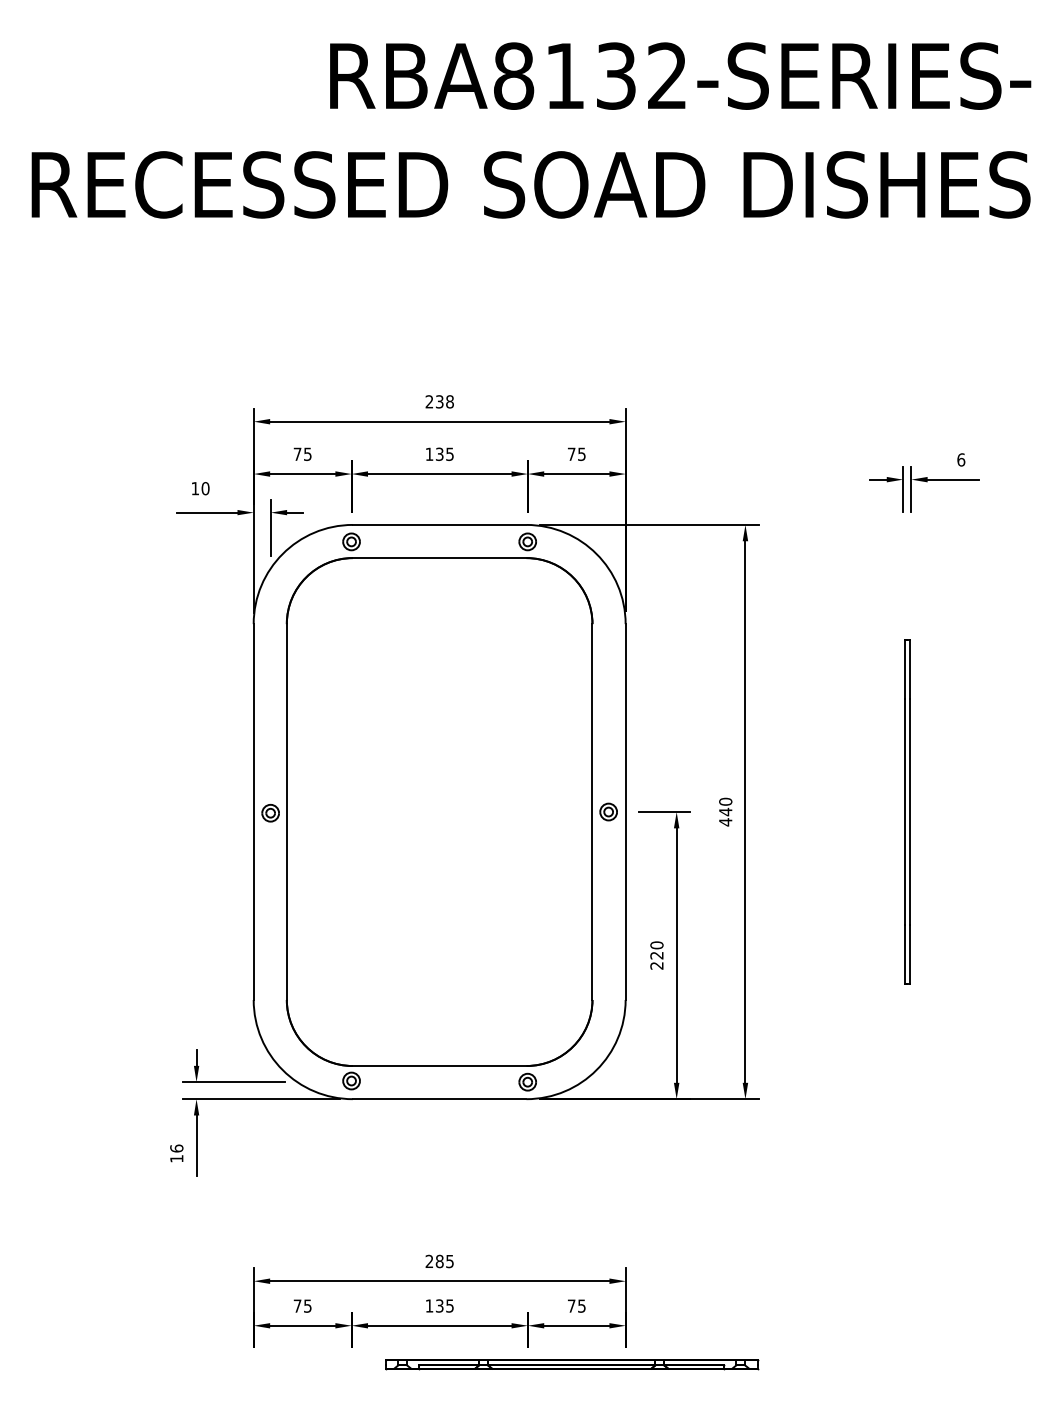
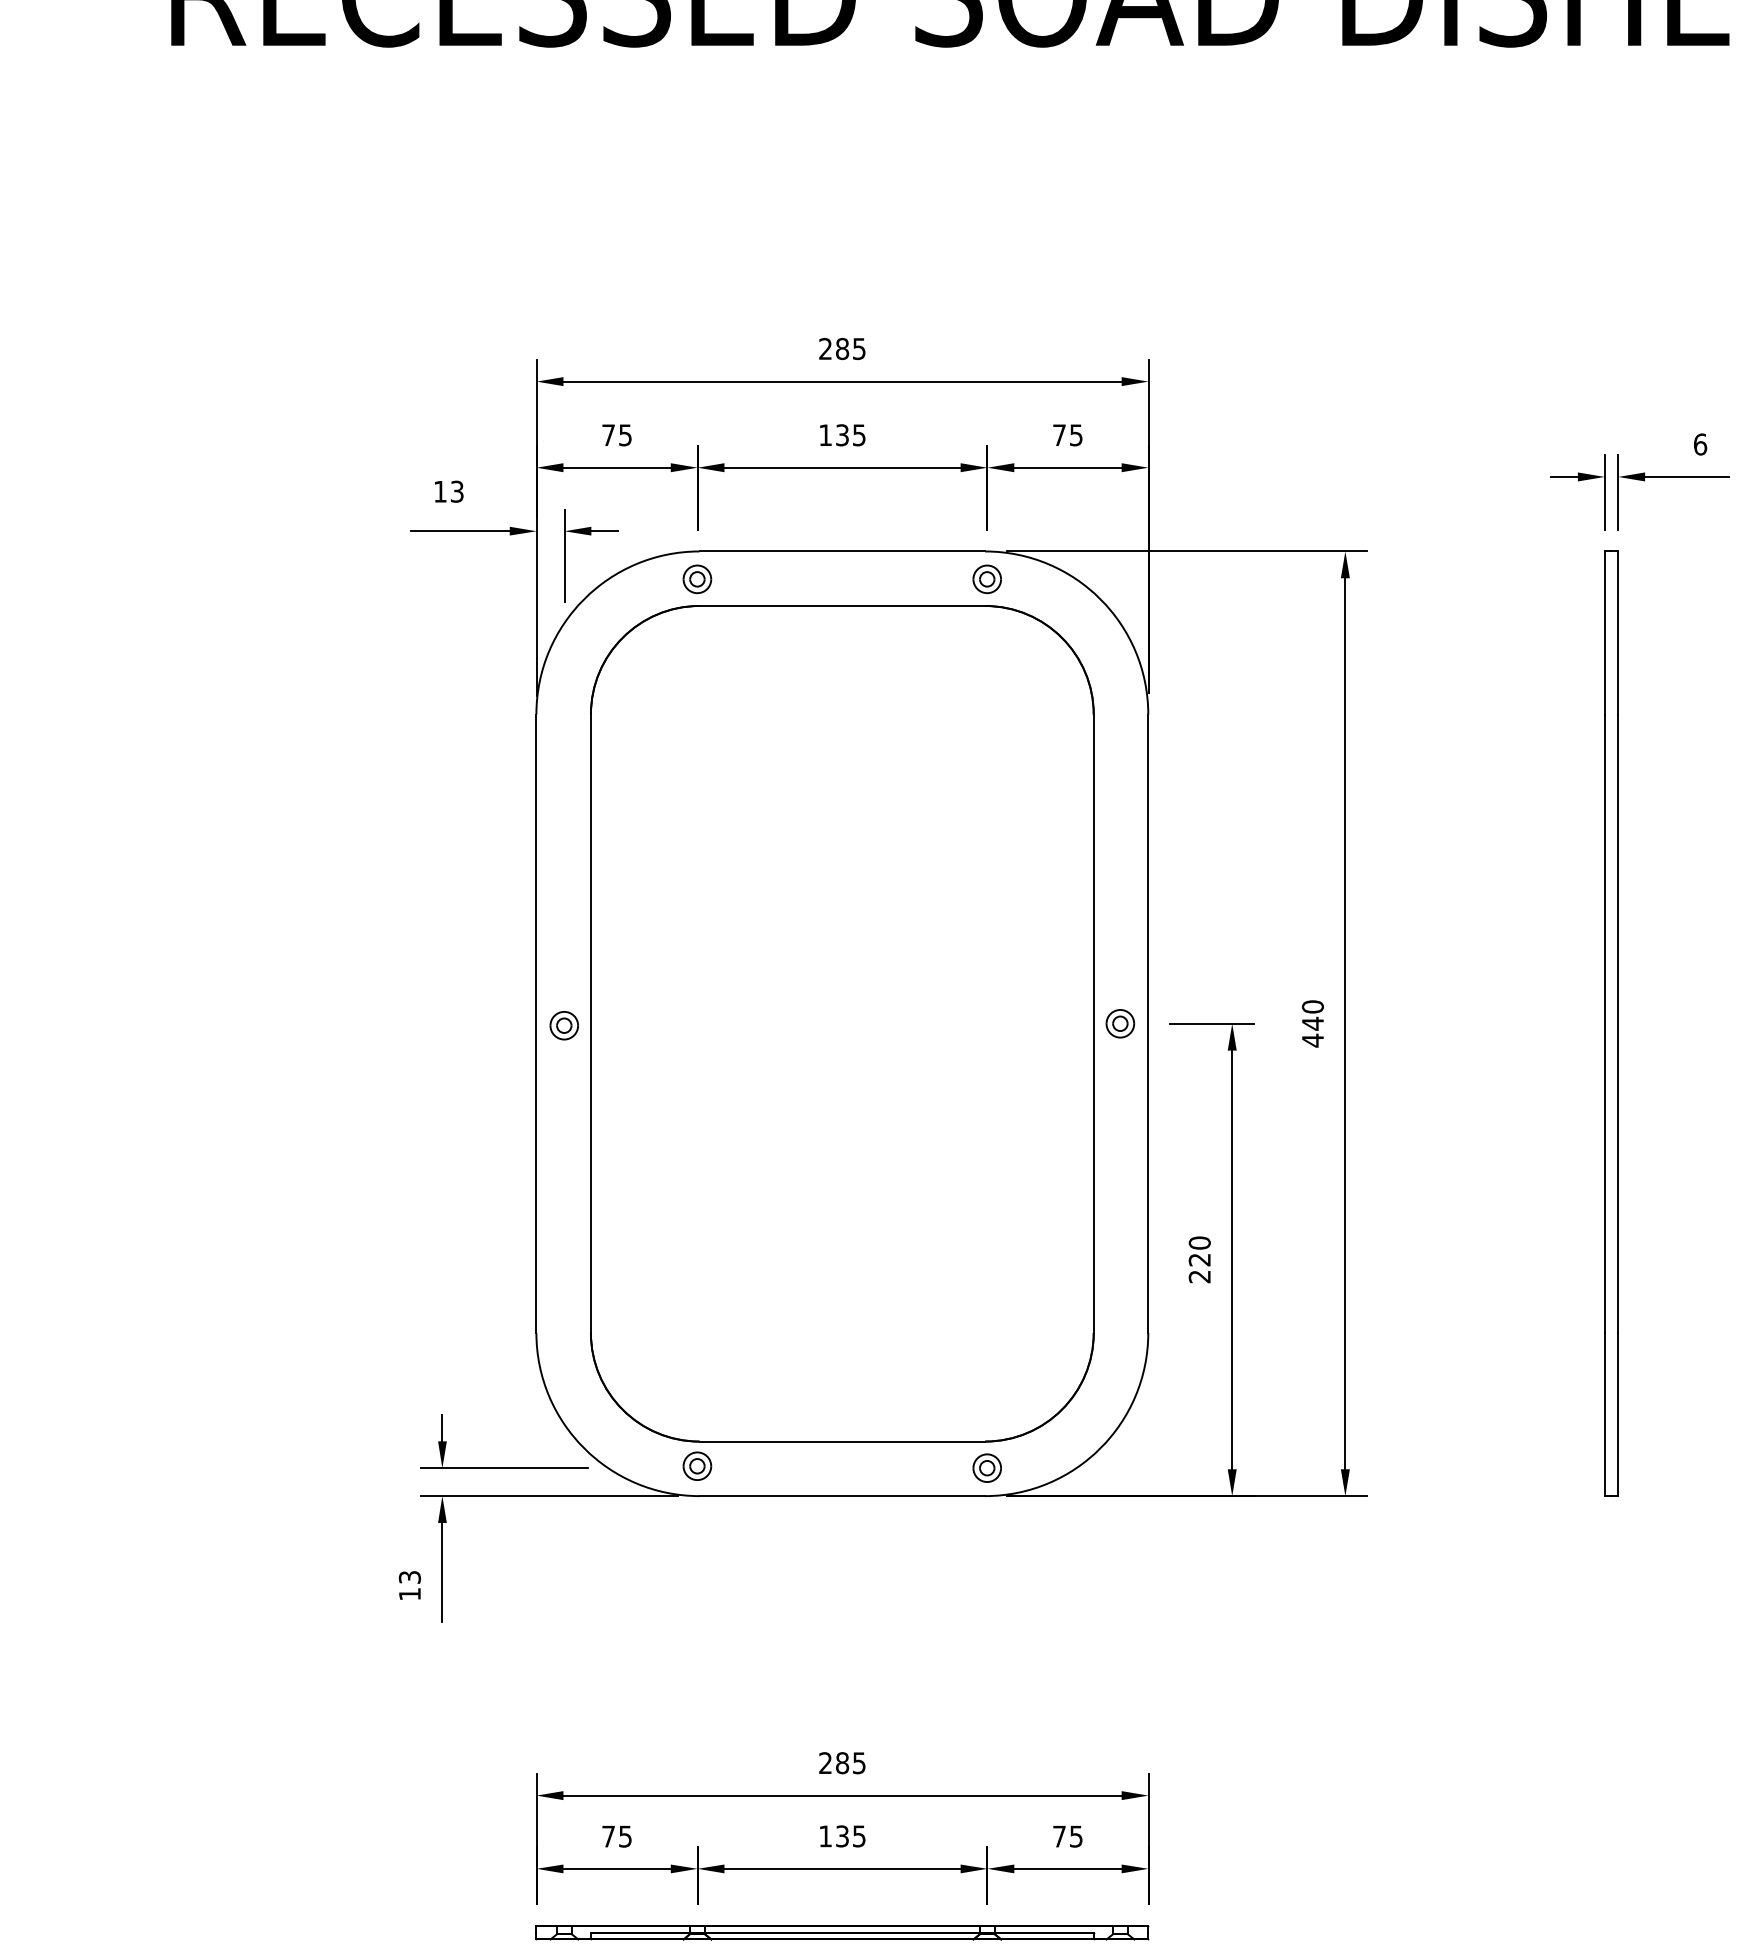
text: (444, 401) -> (850, 348), 238 -> 285
text: (205, 488) -> (457, 491), 10 -> 13
part: (906, 811) -> (1610, 1022), size x1.67
text: (176, 1148) -> (409, 1577), 16 -> 13
part: (572, 1364) -> (843, 1932), moved

